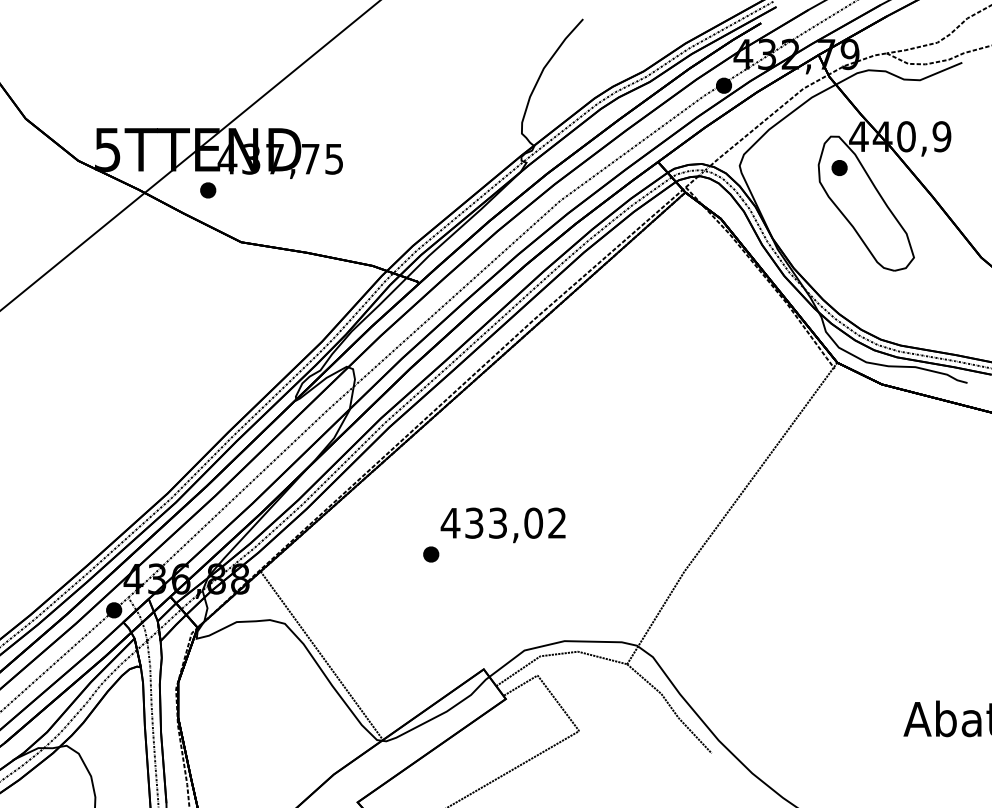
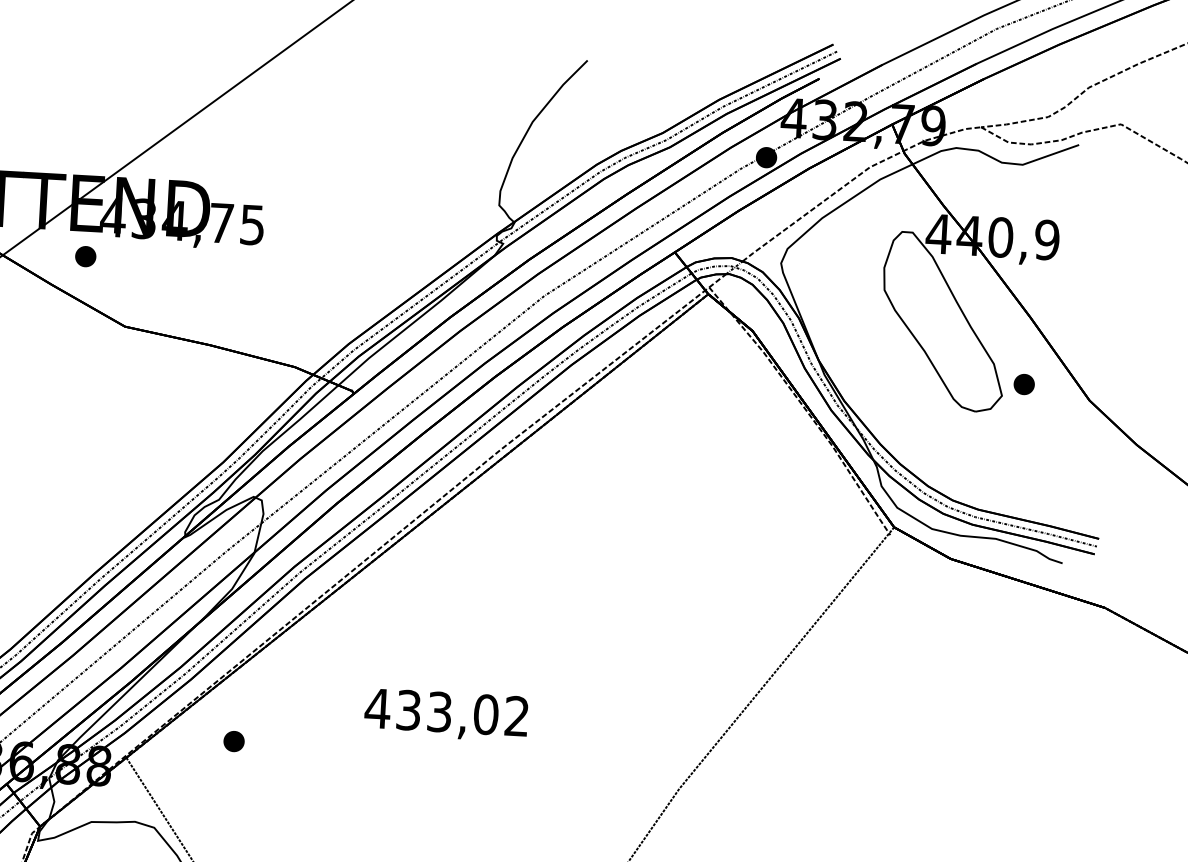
text: (274, 159) -> (174, 221), 437,75 -> 434,75
part: (839, 167) -> (1024, 383), moved
part: (431, 554) -> (234, 741), moved

